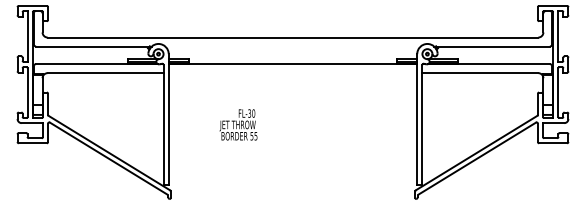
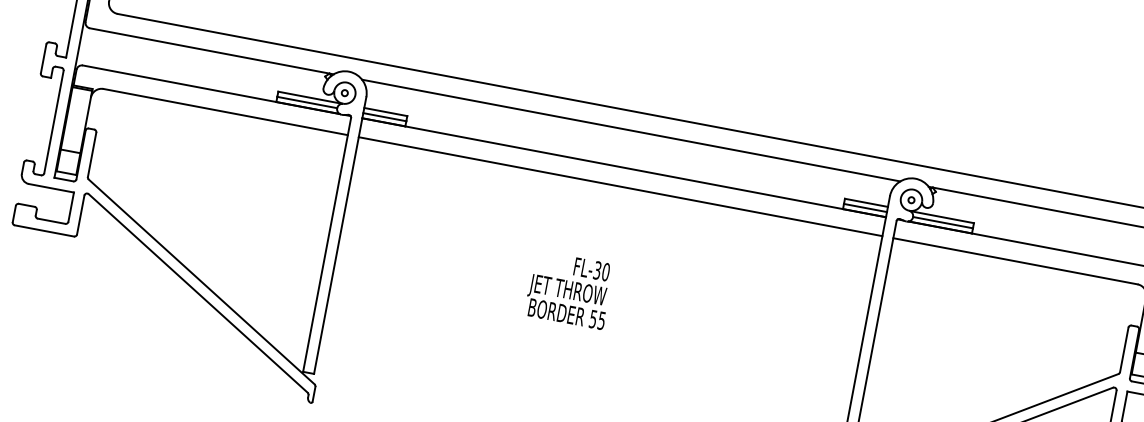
line: (292, 46) -> (630, 130), added
line: (292, 73) -> (619, 187), added
text: (238, 124) -> (569, 289), moved

